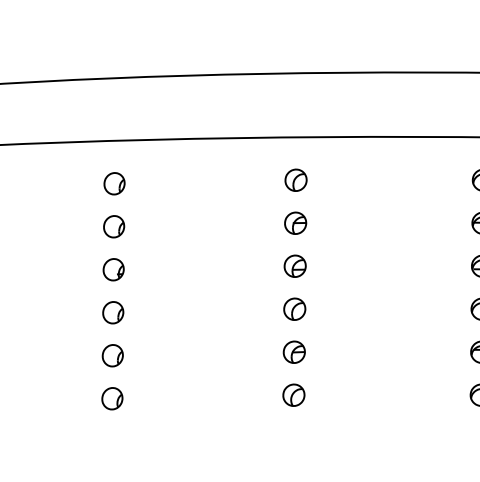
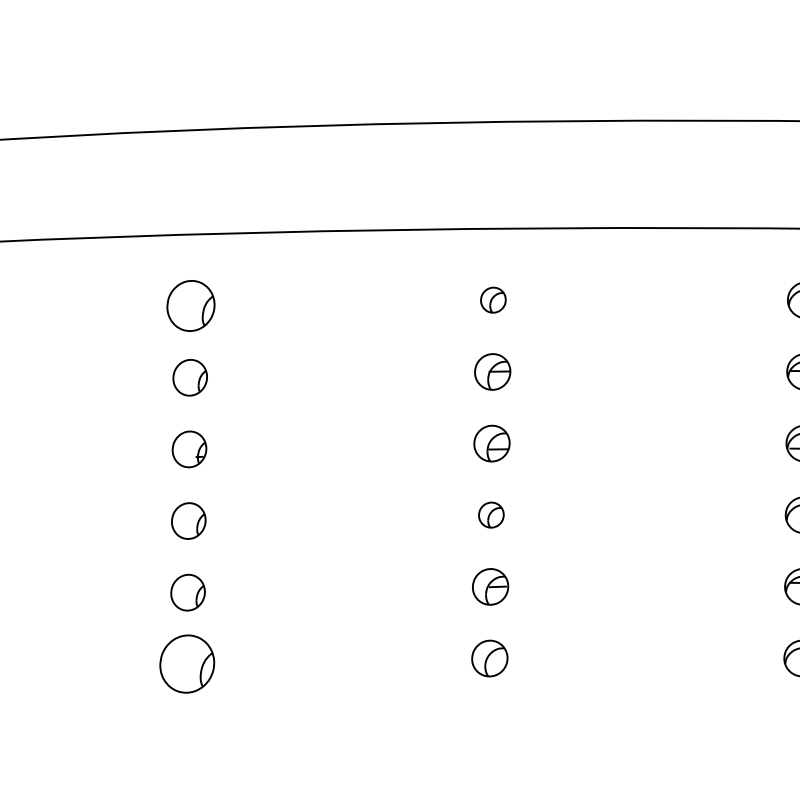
part: (295, 179) -> (492, 299), size x0.7
part: (114, 183) -> (190, 305), size x1.4
part: (294, 308) -> (490, 513), size x0.7
part: (112, 398) -> (187, 663), size x1.6

